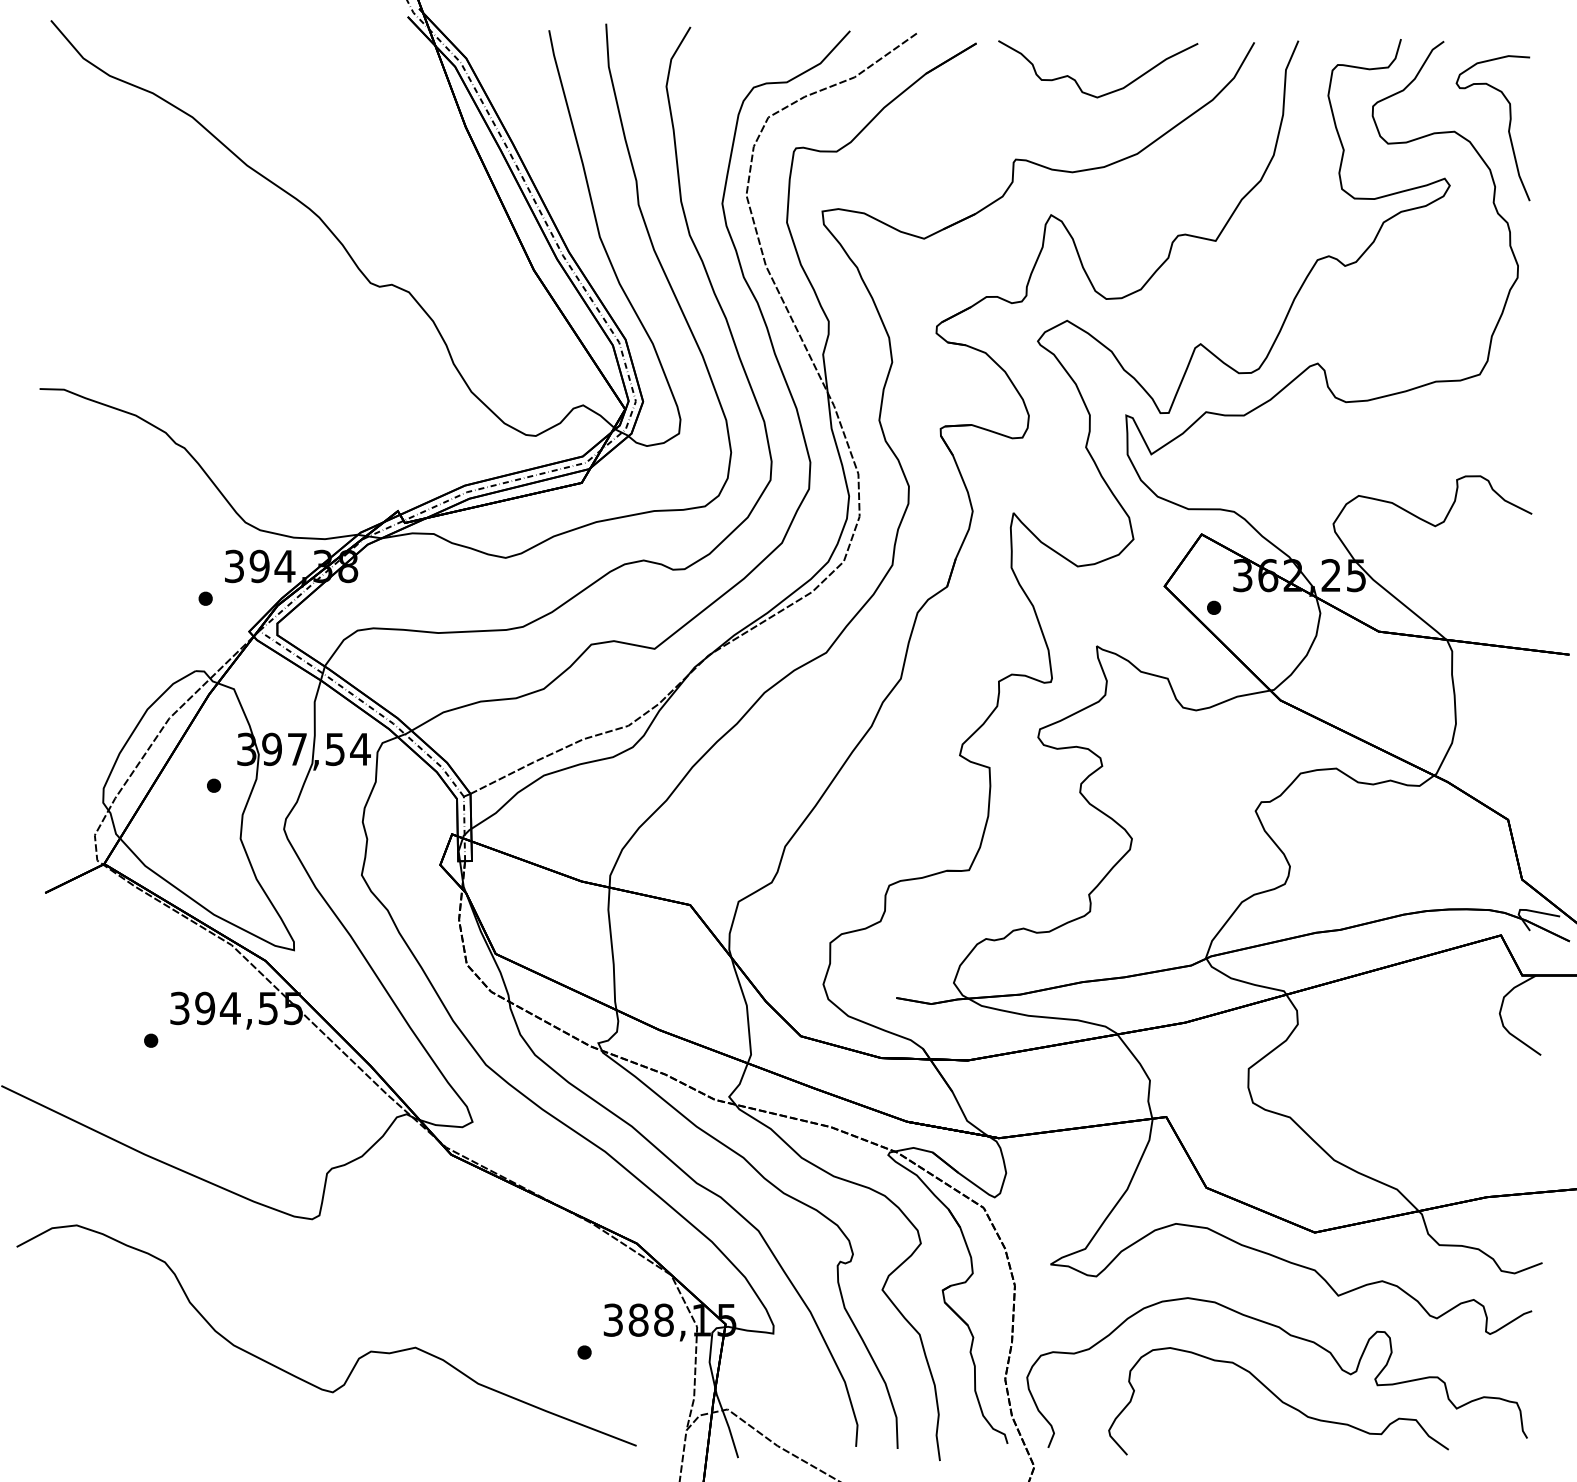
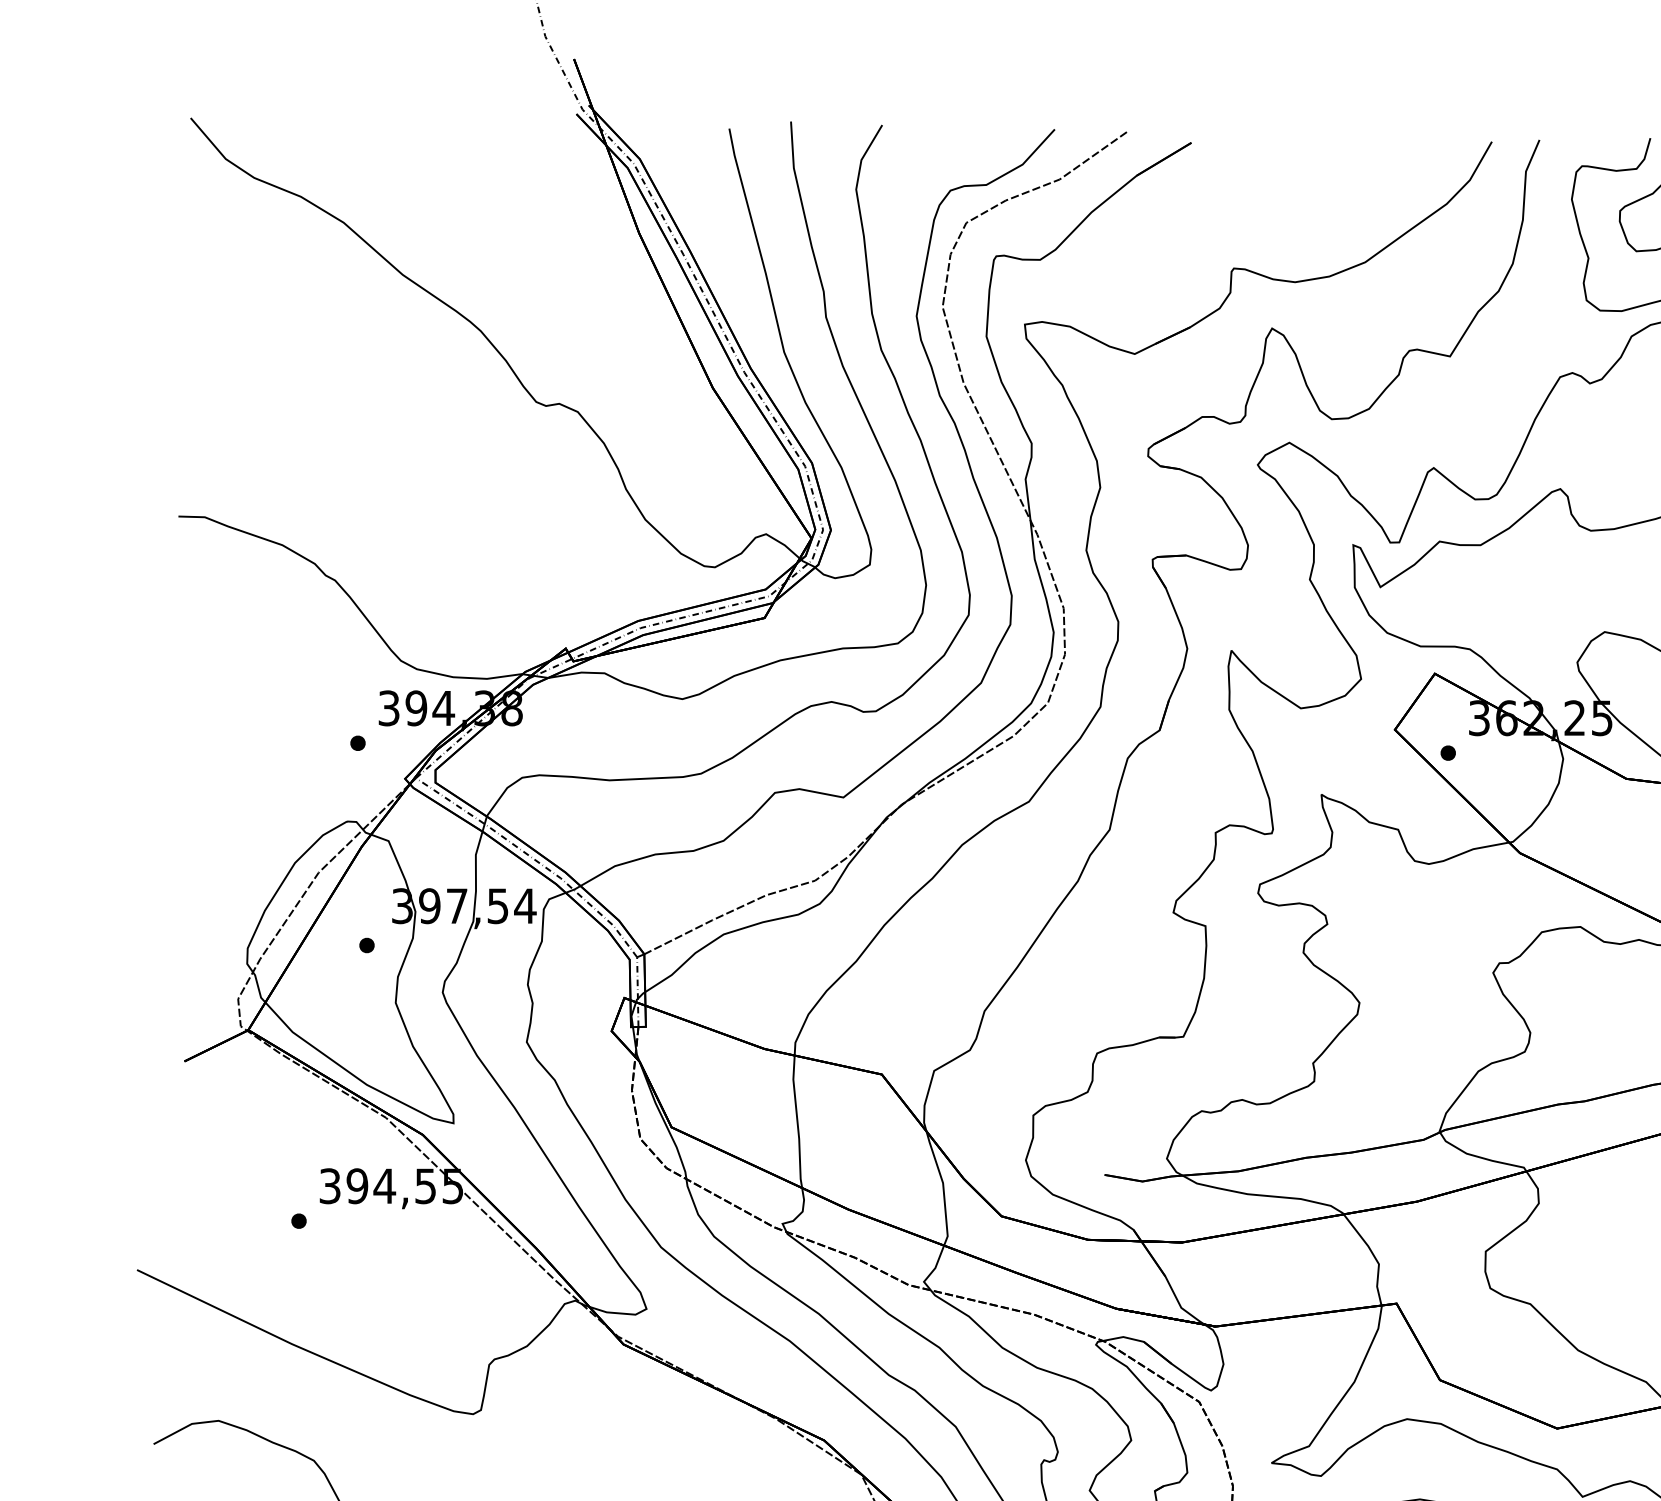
curve: (1078, 83) -> (1301, 186), removed

